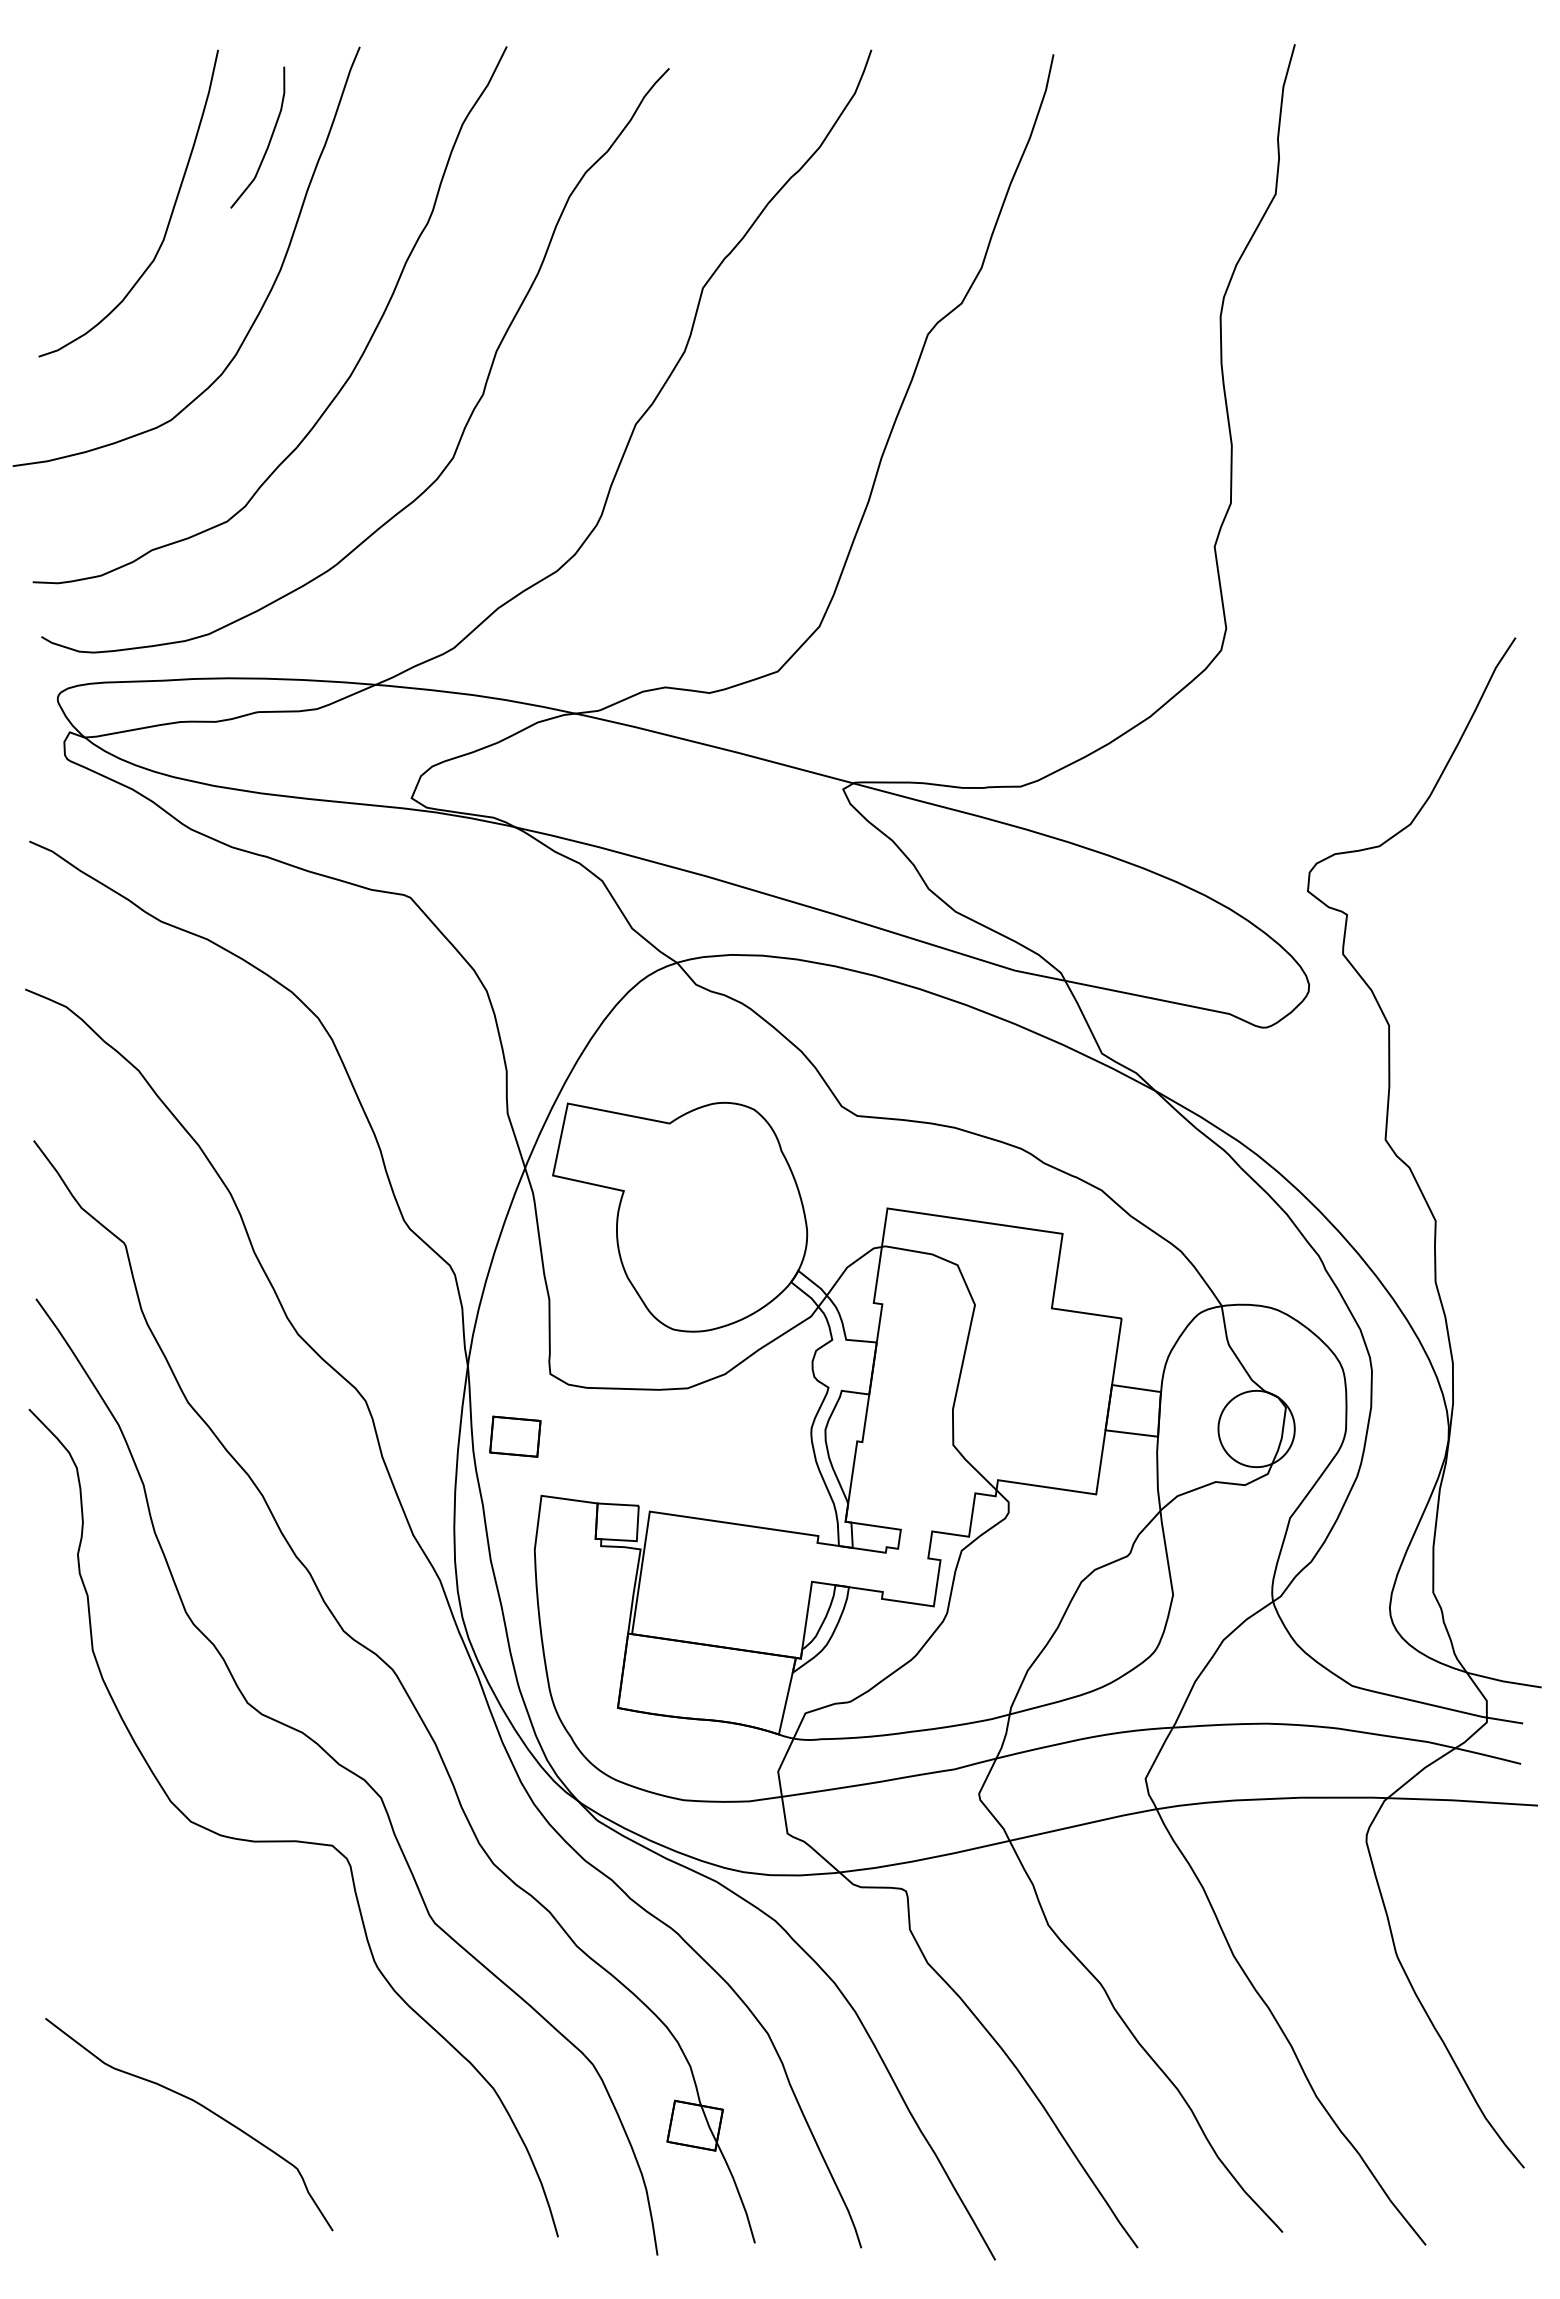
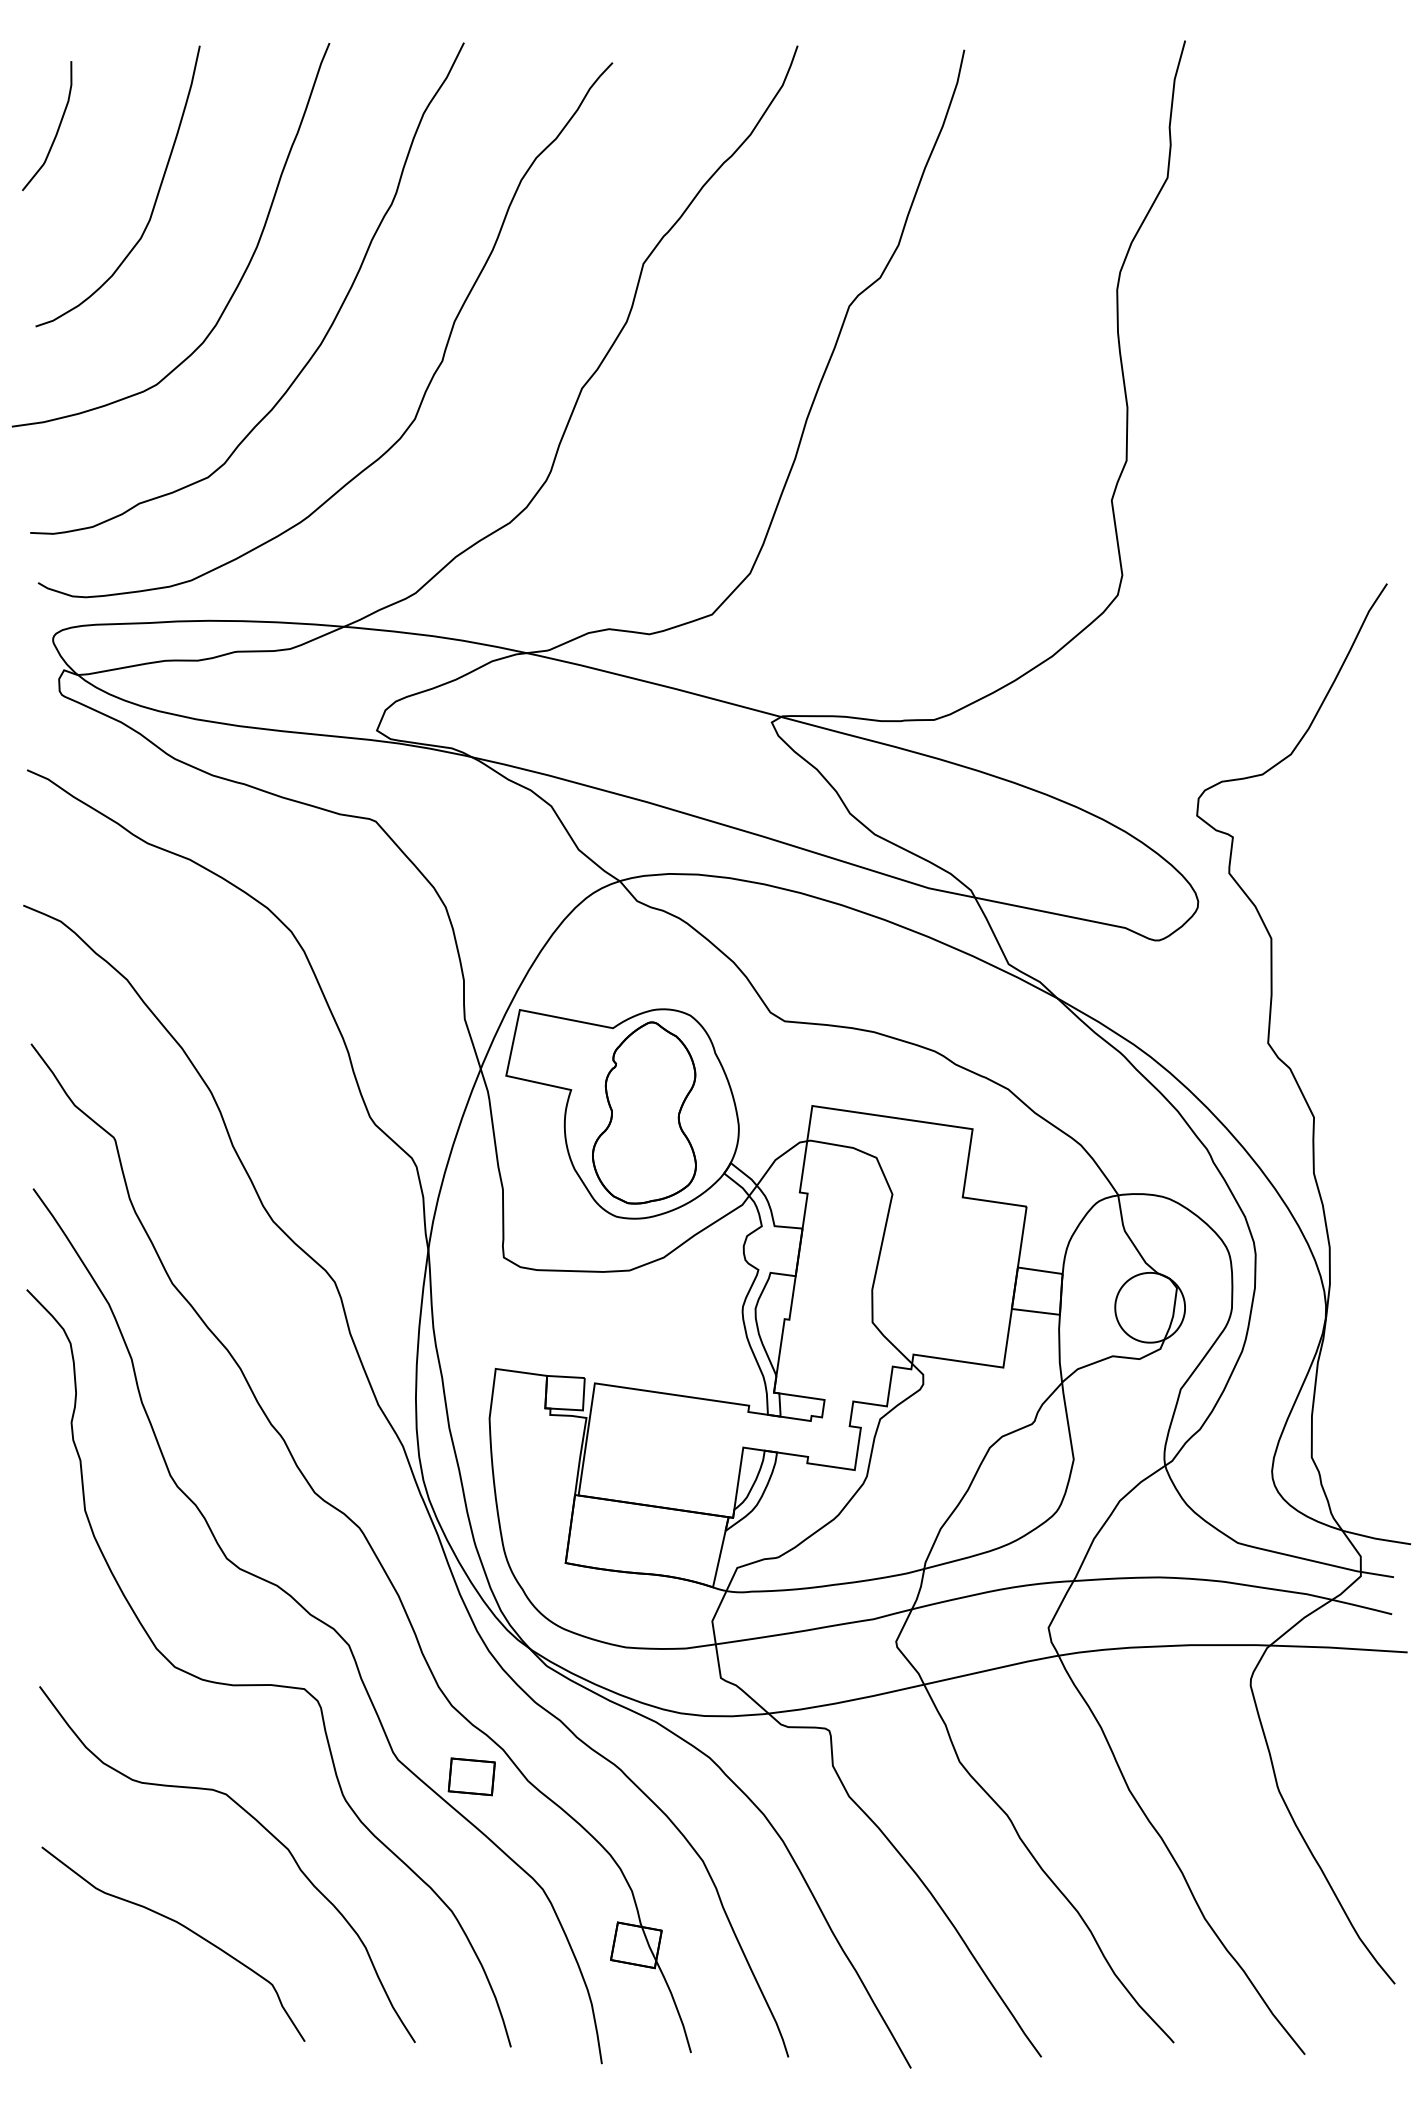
curve: (269, 140) -> (57, 128), moved
part: (704, 1215) -> (644, 1112), added
part: (514, 1436) -> (471, 1776), moved
curve: (287, 1998) -> (263, 1828), added

